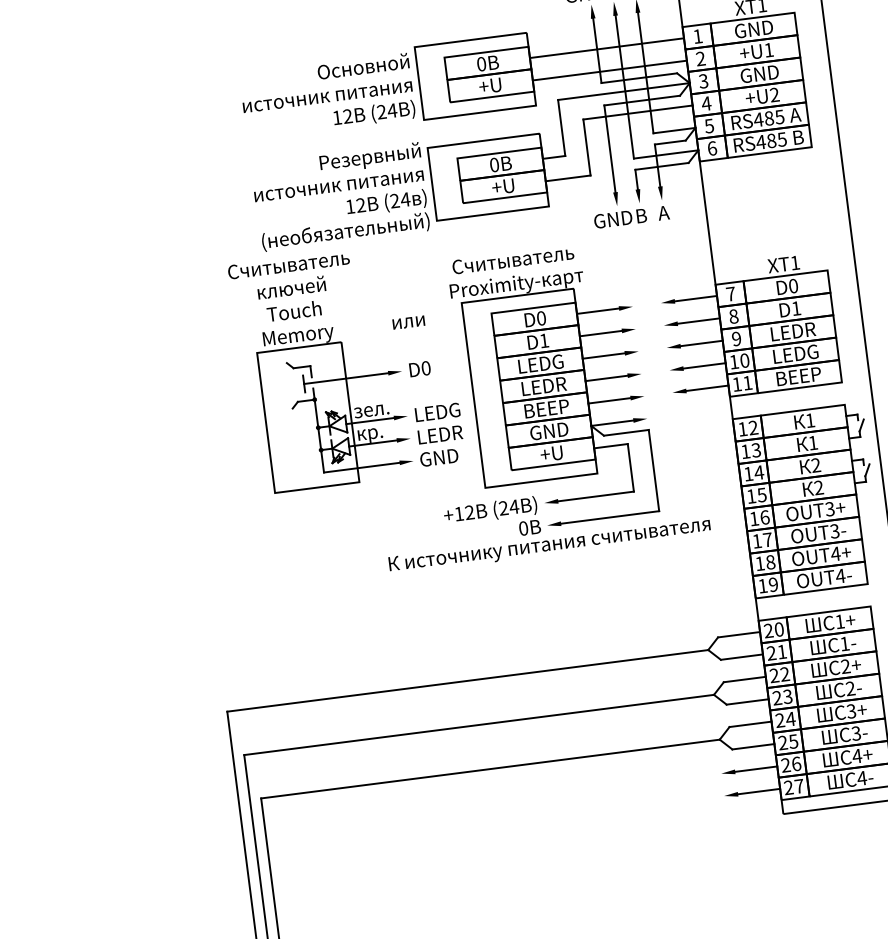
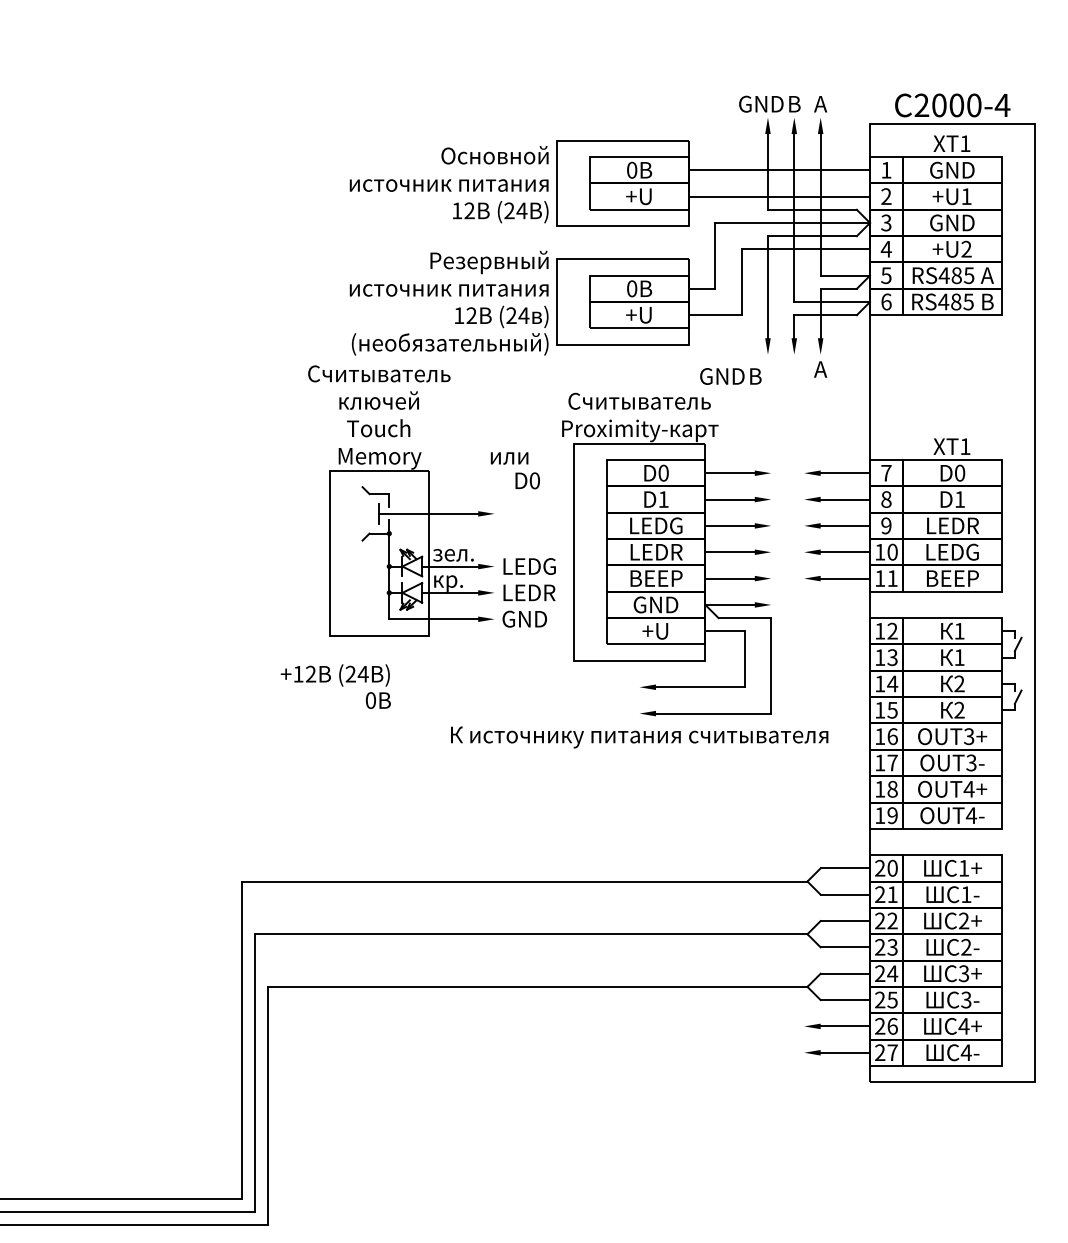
text: (620, 218) -> (730, 376), moved
text: (419, 368) -> (527, 480), moved
text: (491, 520) -> (335, 686), moved

